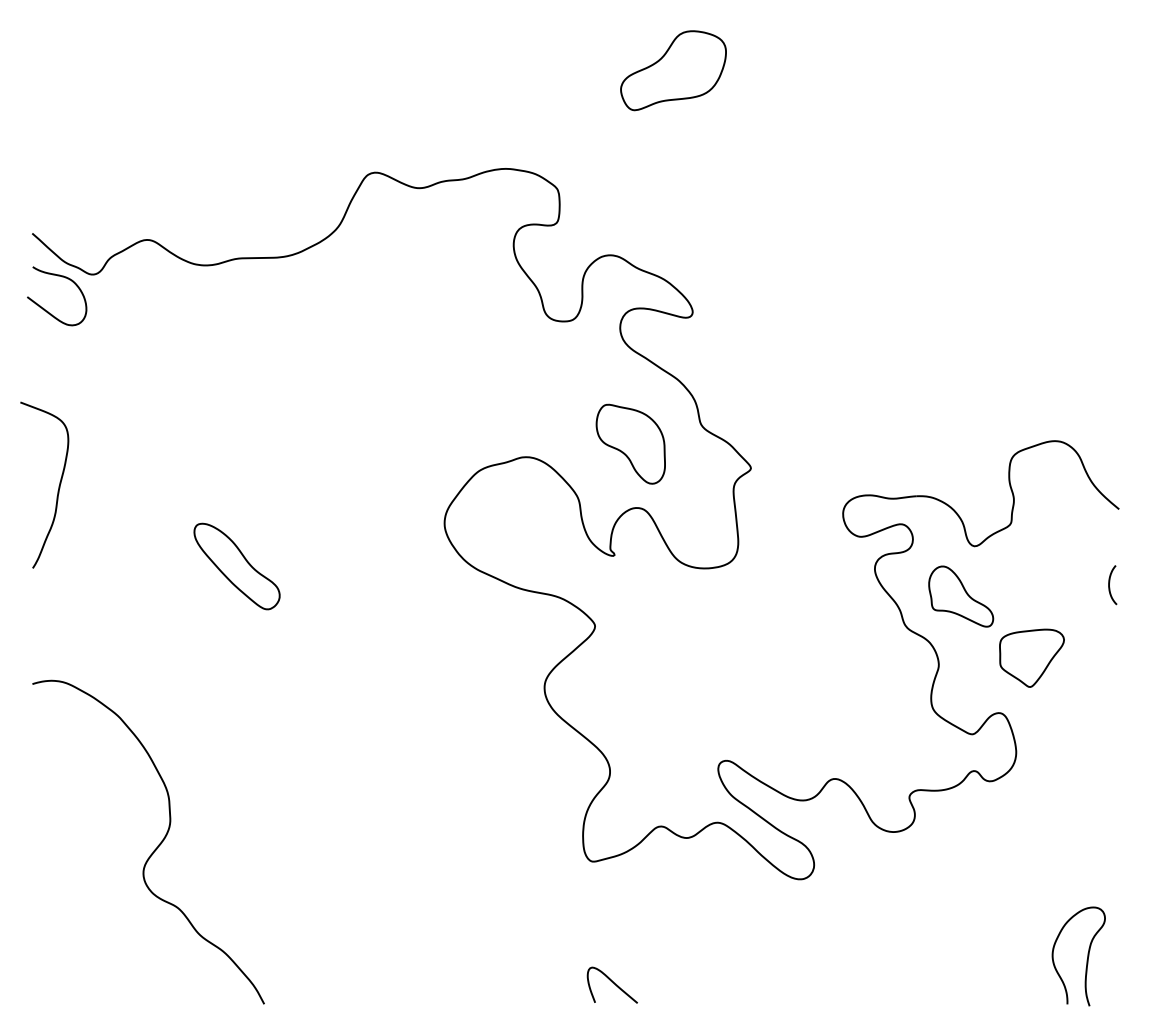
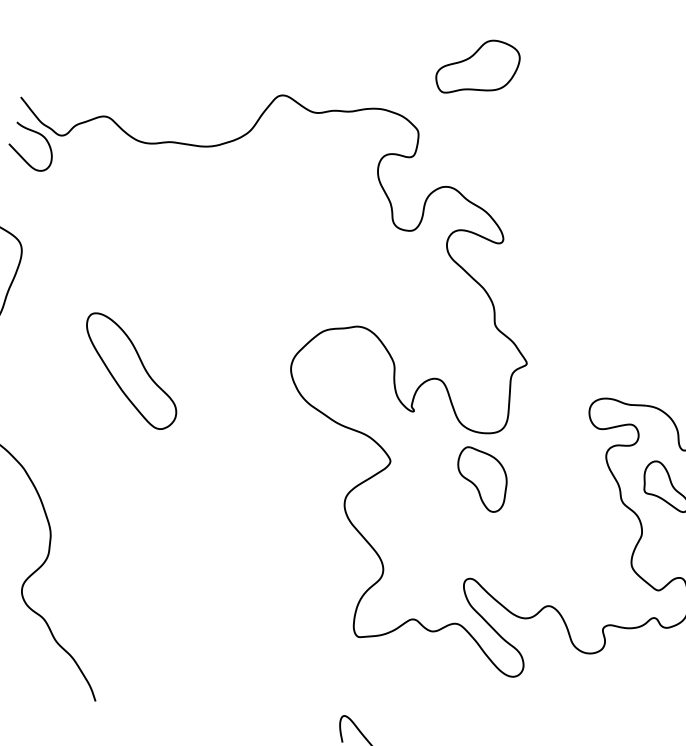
part: (673, 70) -> (478, 67), moved
part: (630, 443) -> (481, 479), moved
part: (236, 566) -> (130, 371), size x1.6

